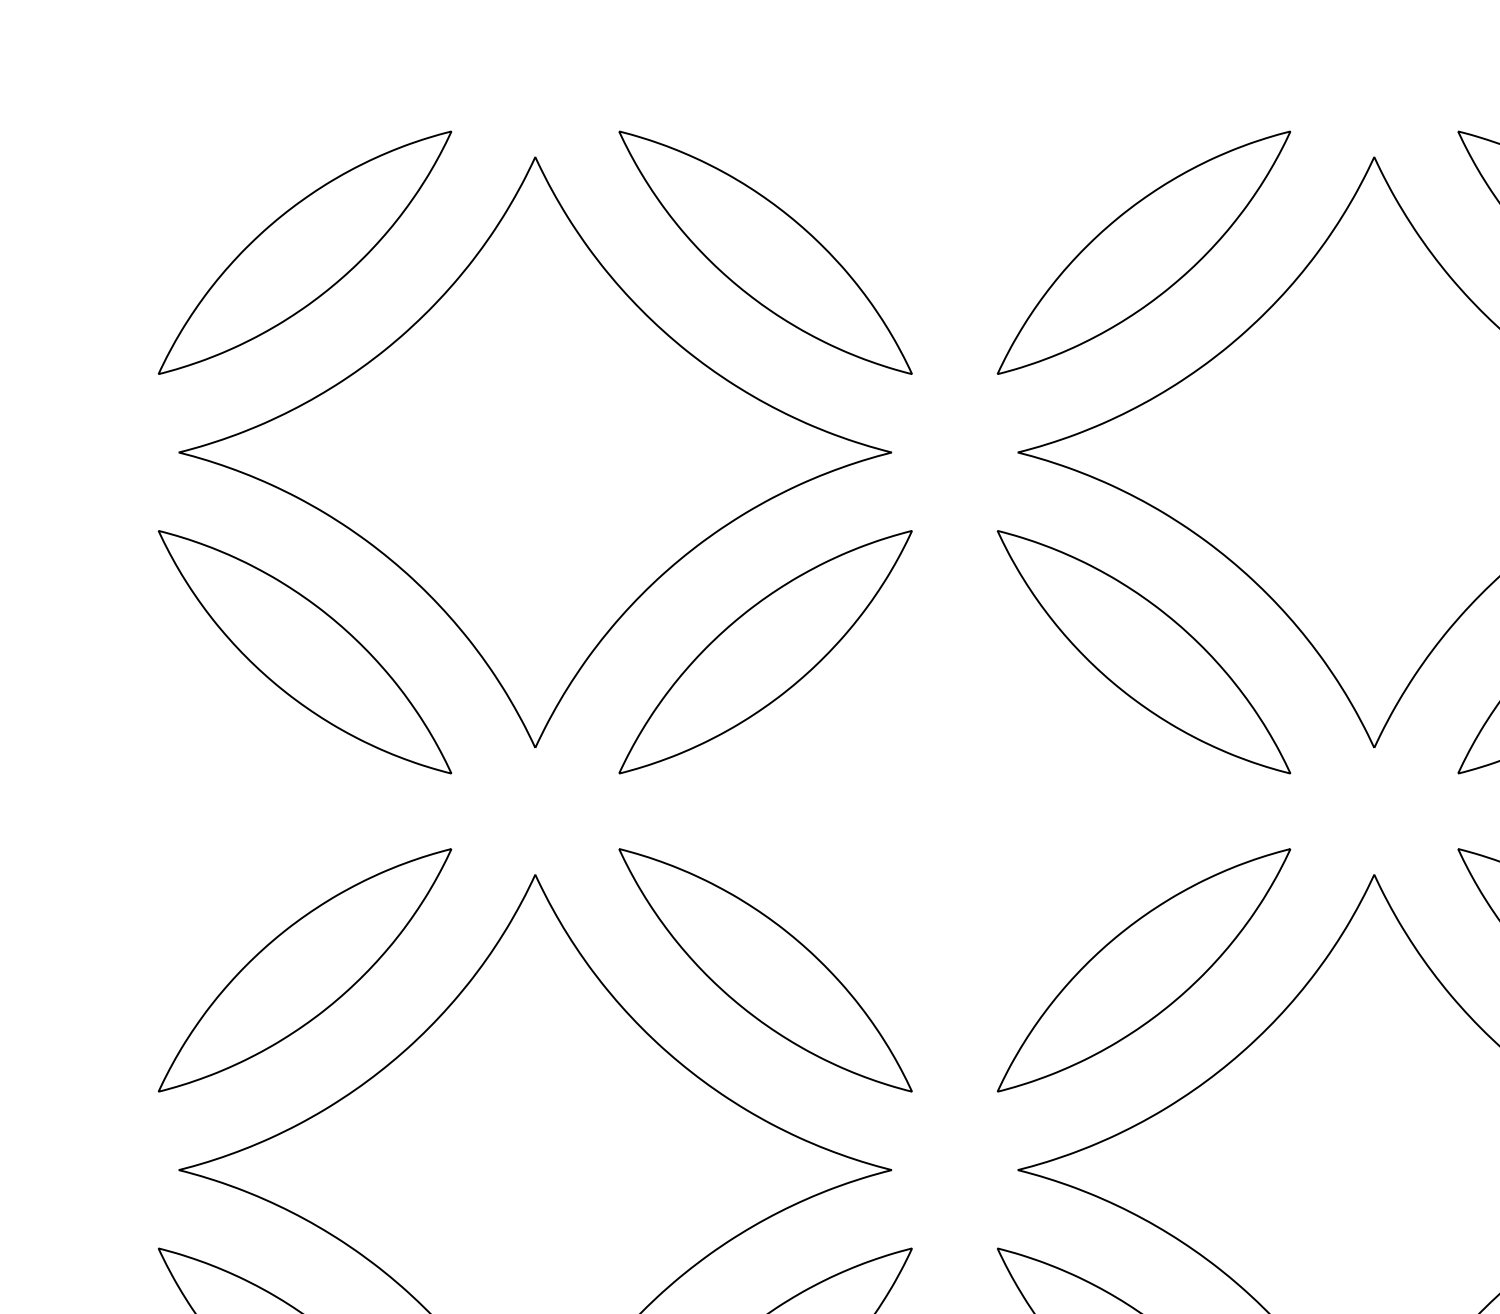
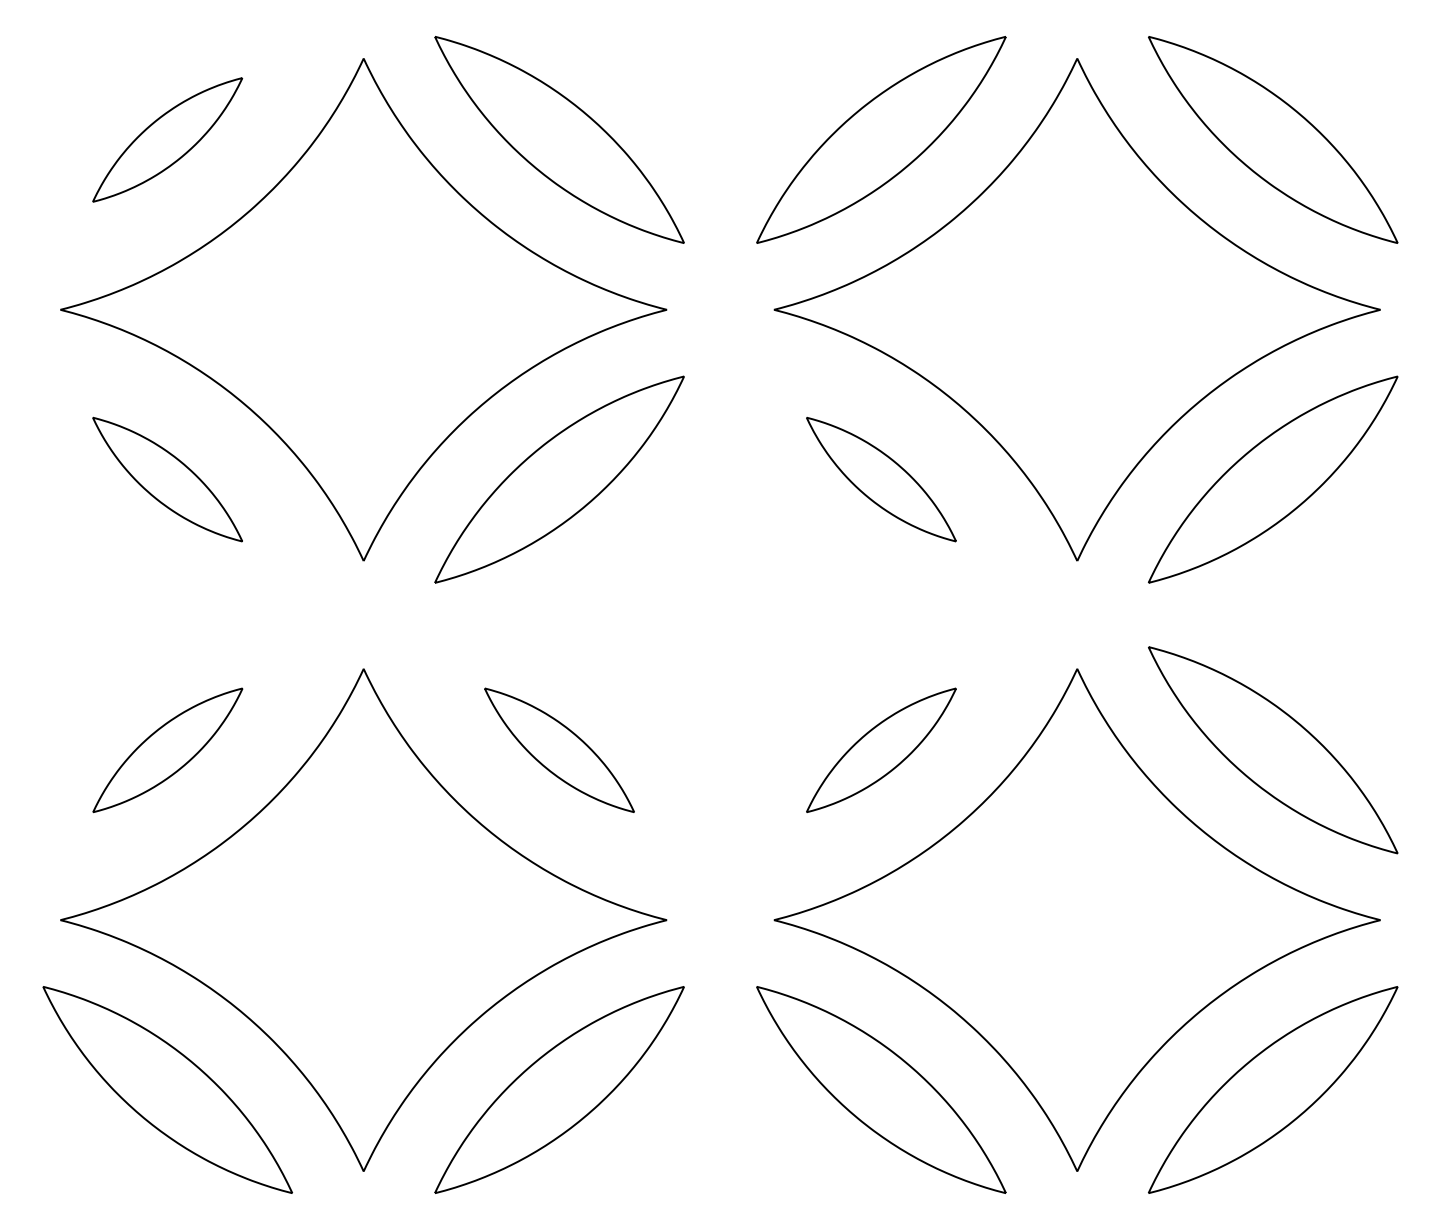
part: (304, 252) -> (167, 139), size x0.6
part: (304, 652) -> (167, 479), size x0.6
part: (1144, 652) -> (881, 479), size x0.6
part: (304, 970) -> (167, 750), size x0.6
part: (765, 970) -> (559, 750), size x0.6
part: (1144, 970) -> (881, 750), size x0.6

